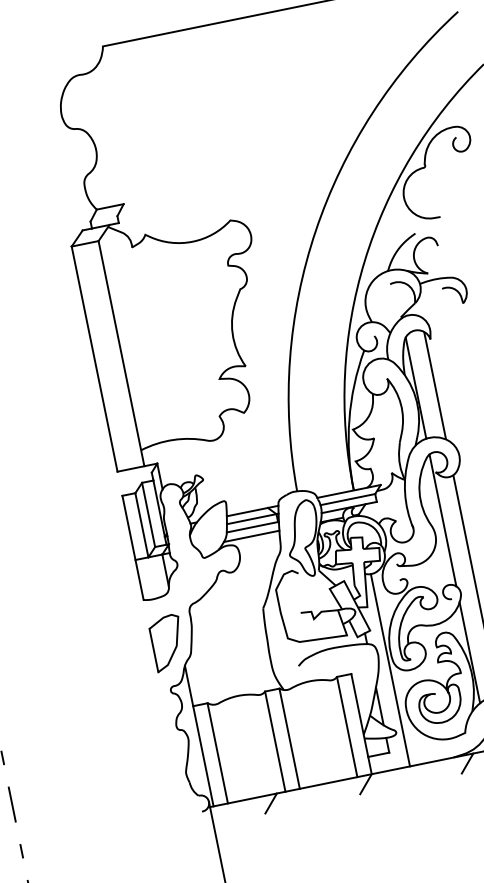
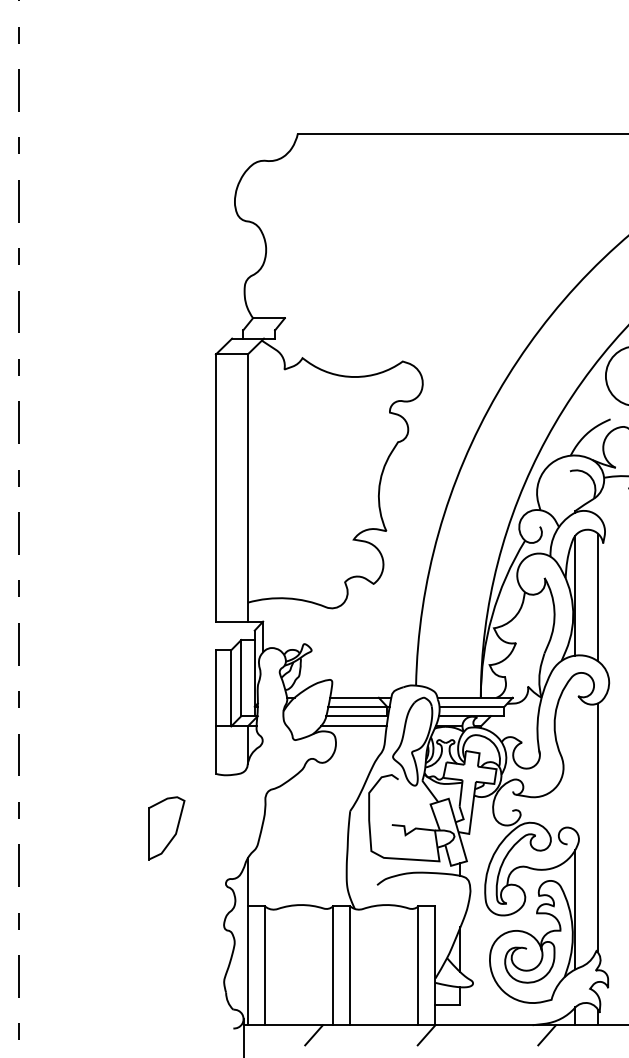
line: (442, 520) -> (575, 752), removed
part: (167, 643) -> (166, 828), moved
line: (390, 670) -> (480, 911), removed

